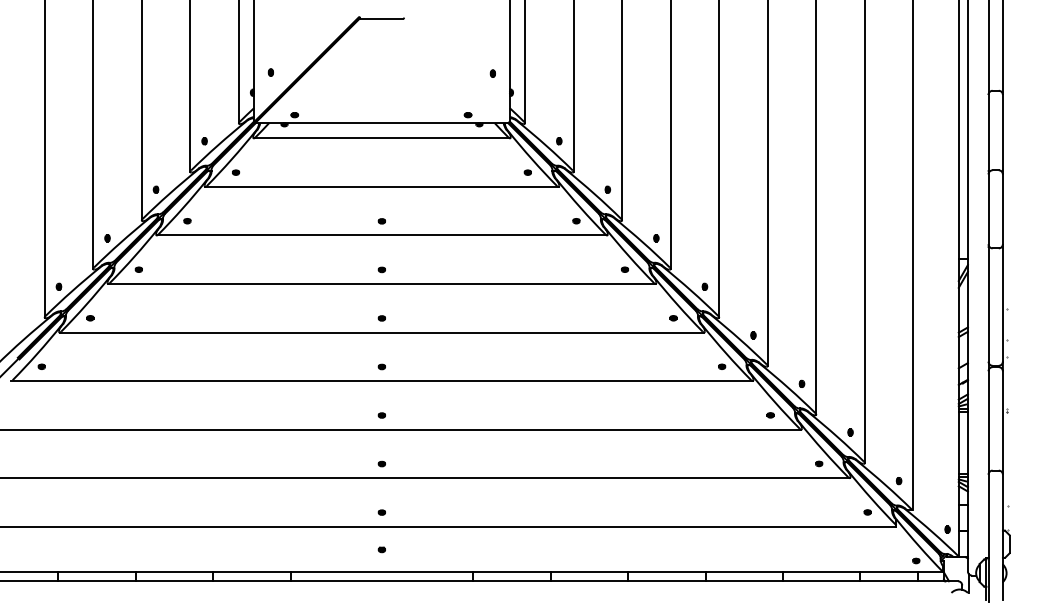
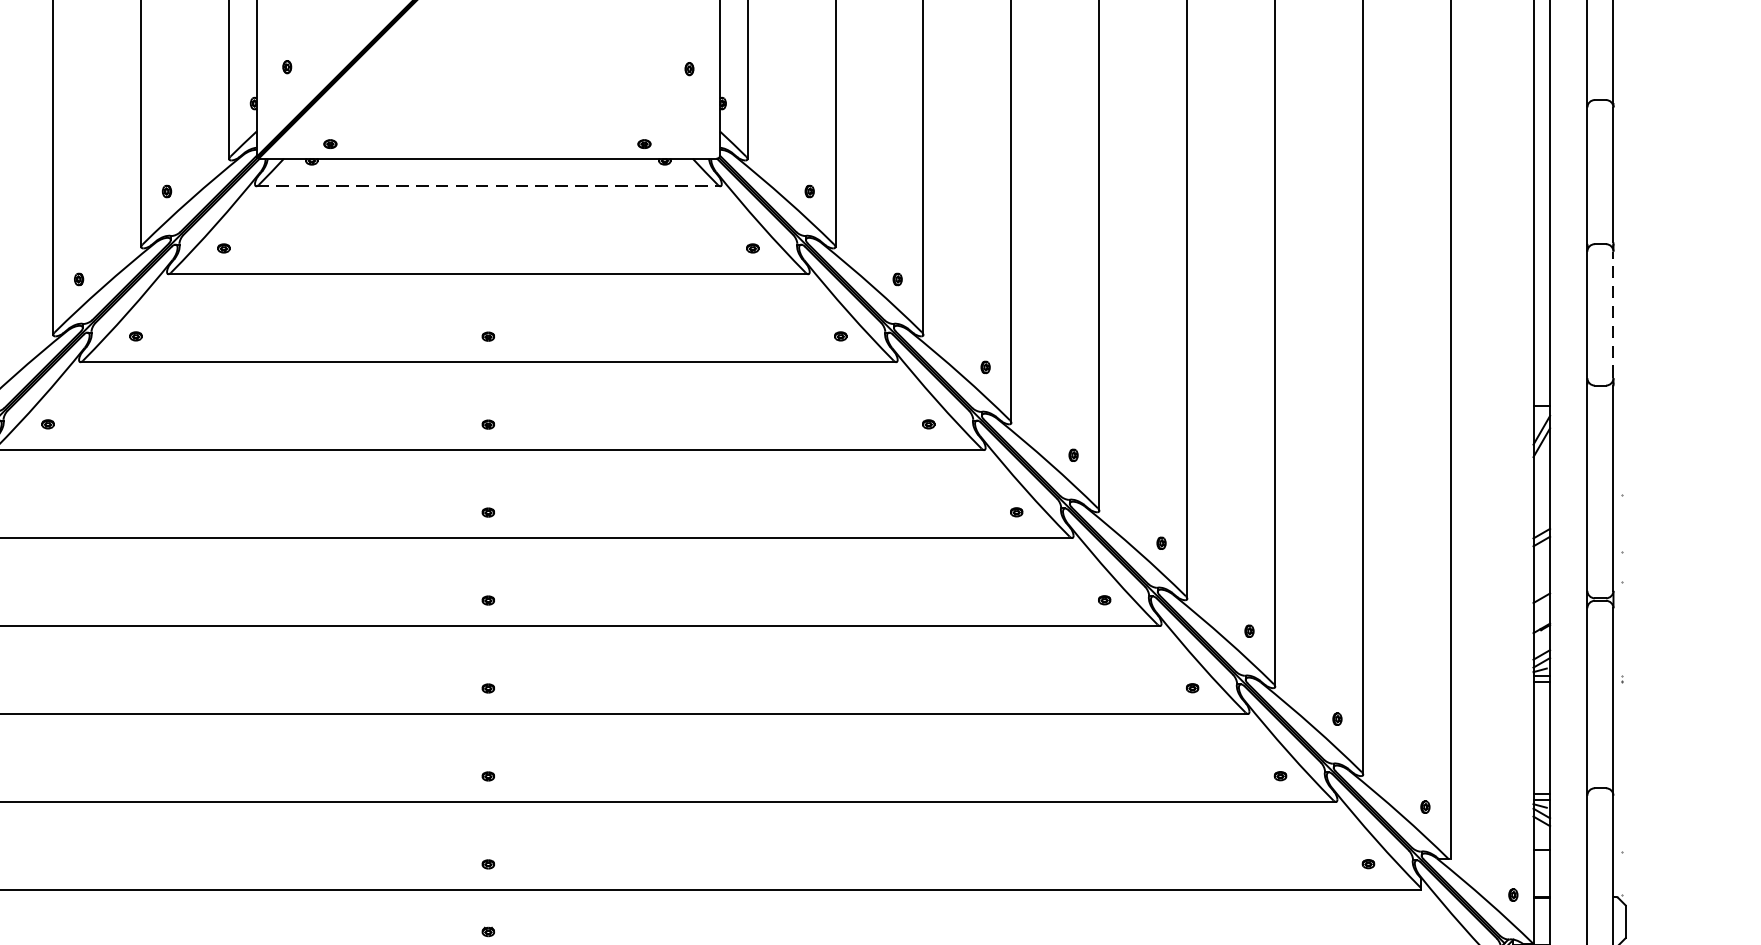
line: (382, 138) -> (489, 186), solid -> dashed
line: (1002, 209) -> (1612, 315), solid -> dashed

